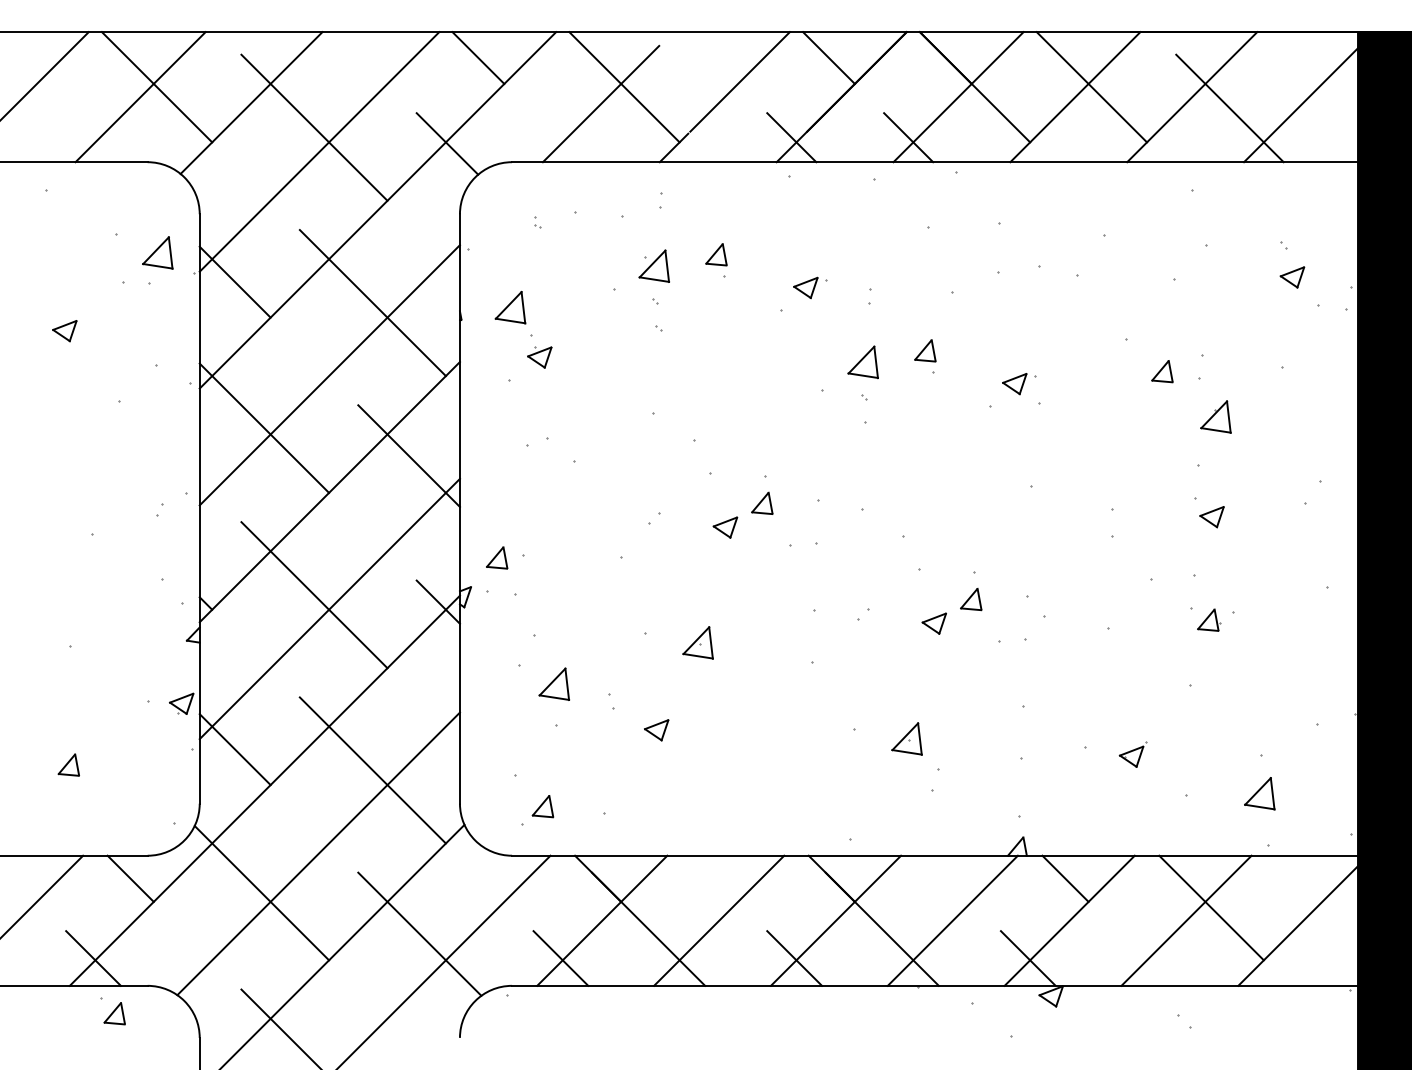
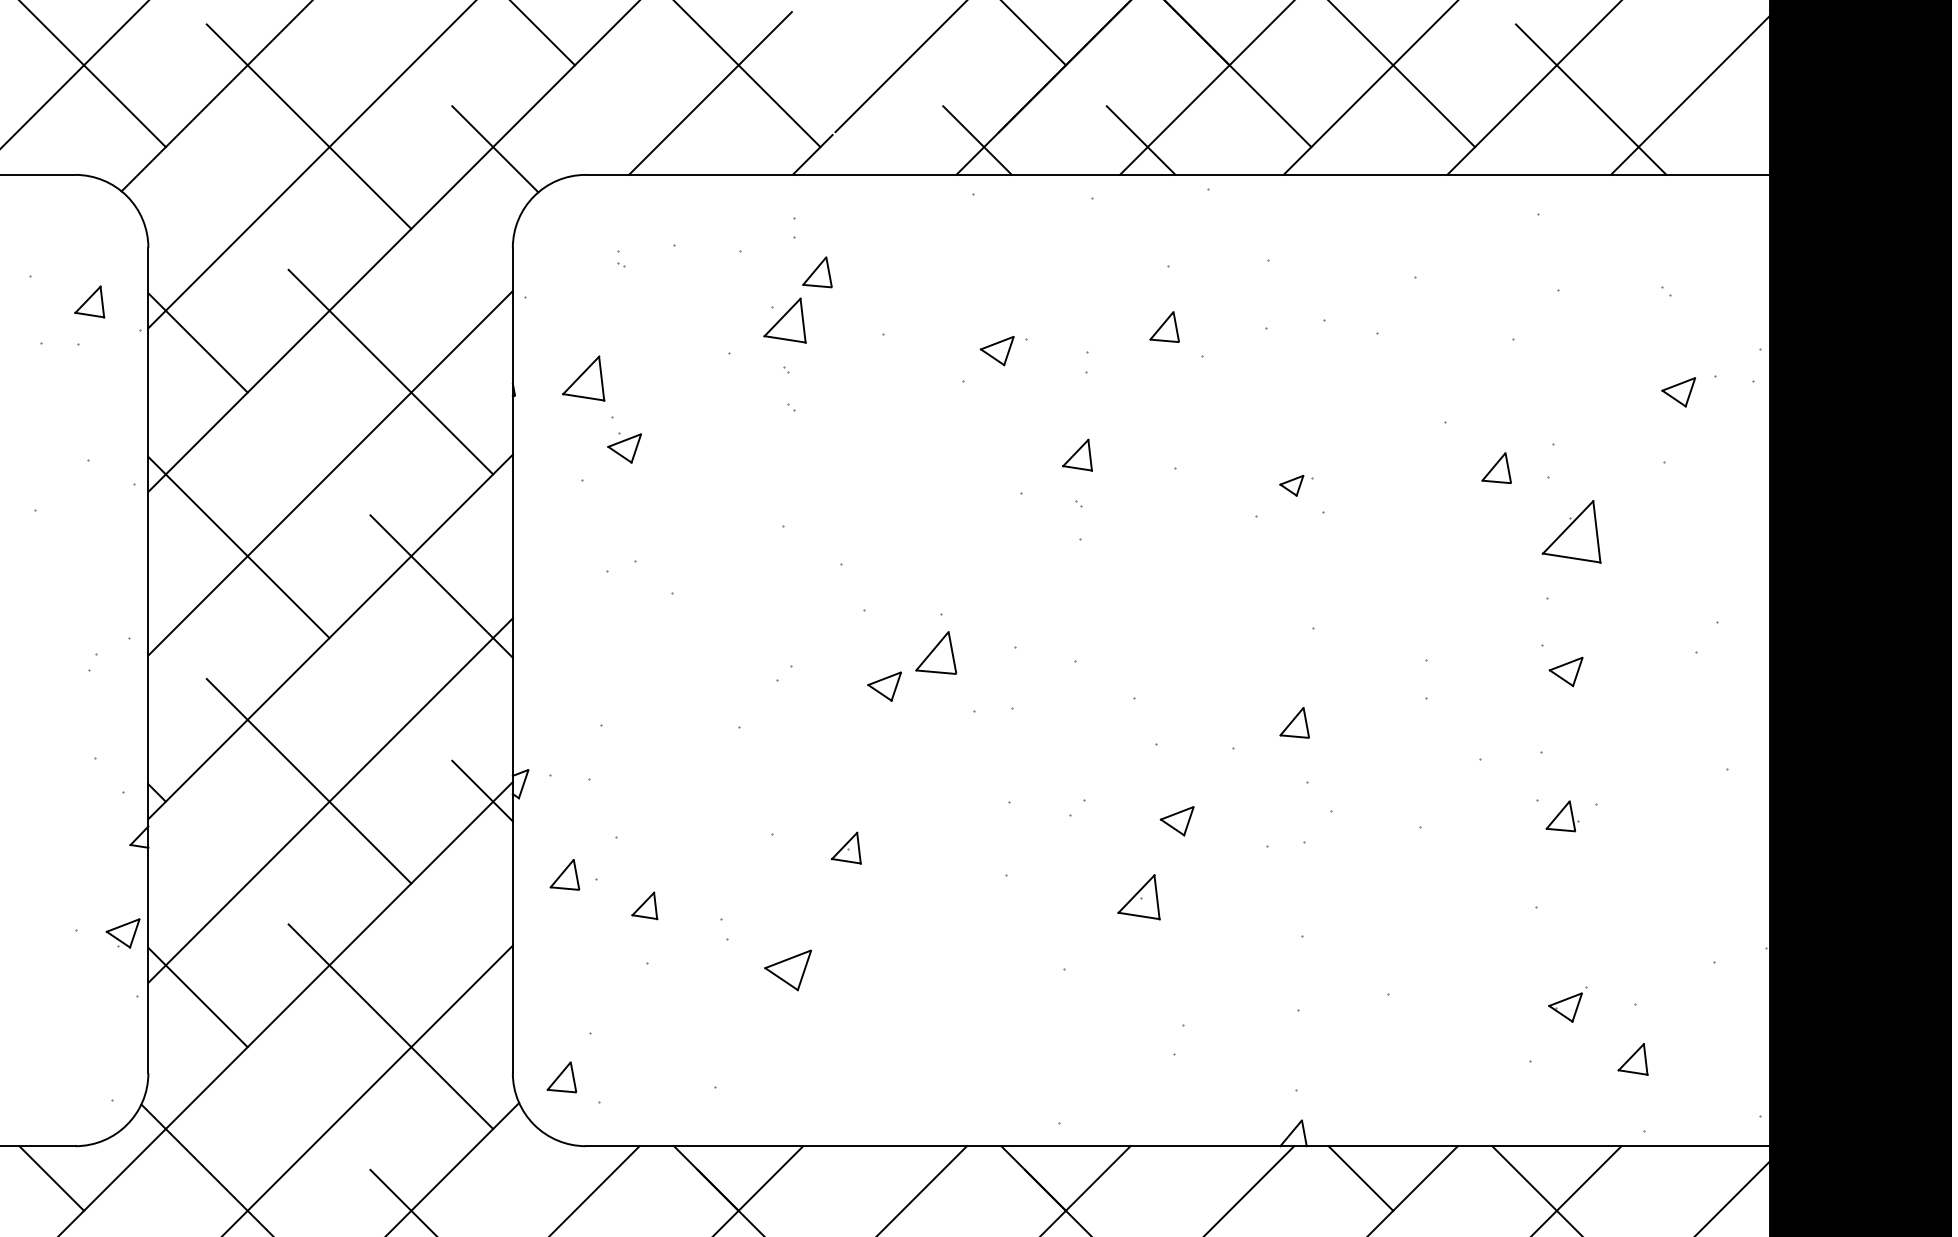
part: (157, 252) -> (89, 301), size x0.7
part: (716, 254) -> (817, 271), moved
part: (1292, 277) -> (1678, 392), moved
part: (925, 350) -> (1164, 326), moved
part: (862, 362) -> (1076, 455), size x0.7
part: (1019, 384) -> (1296, 486), size x0.7
part: (1215, 416) -> (1570, 531), size x1.4
part: (762, 502) -> (936, 651), size x1.4
part: (497, 557) -> (565, 874), moved
part: (971, 599) -> (1295, 722), moved
part: (697, 642) -> (845, 847), size x0.7
part: (553, 683) -> (643, 904), size x0.6
part: (656, 730) -> (788, 970), size x1.4
part: (906, 738) -> (1138, 896), moved
part: (1132, 754) -> (1566, 1004), moved
part: (1259, 793) -> (1632, 1059), size x0.7
part: (542, 806) -> (561, 1077), moved

